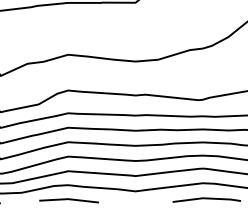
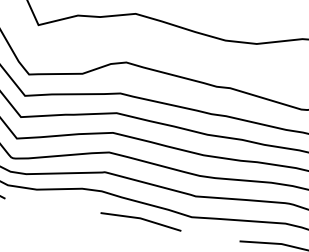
line: (68, 200) -> (140, 220), moved

